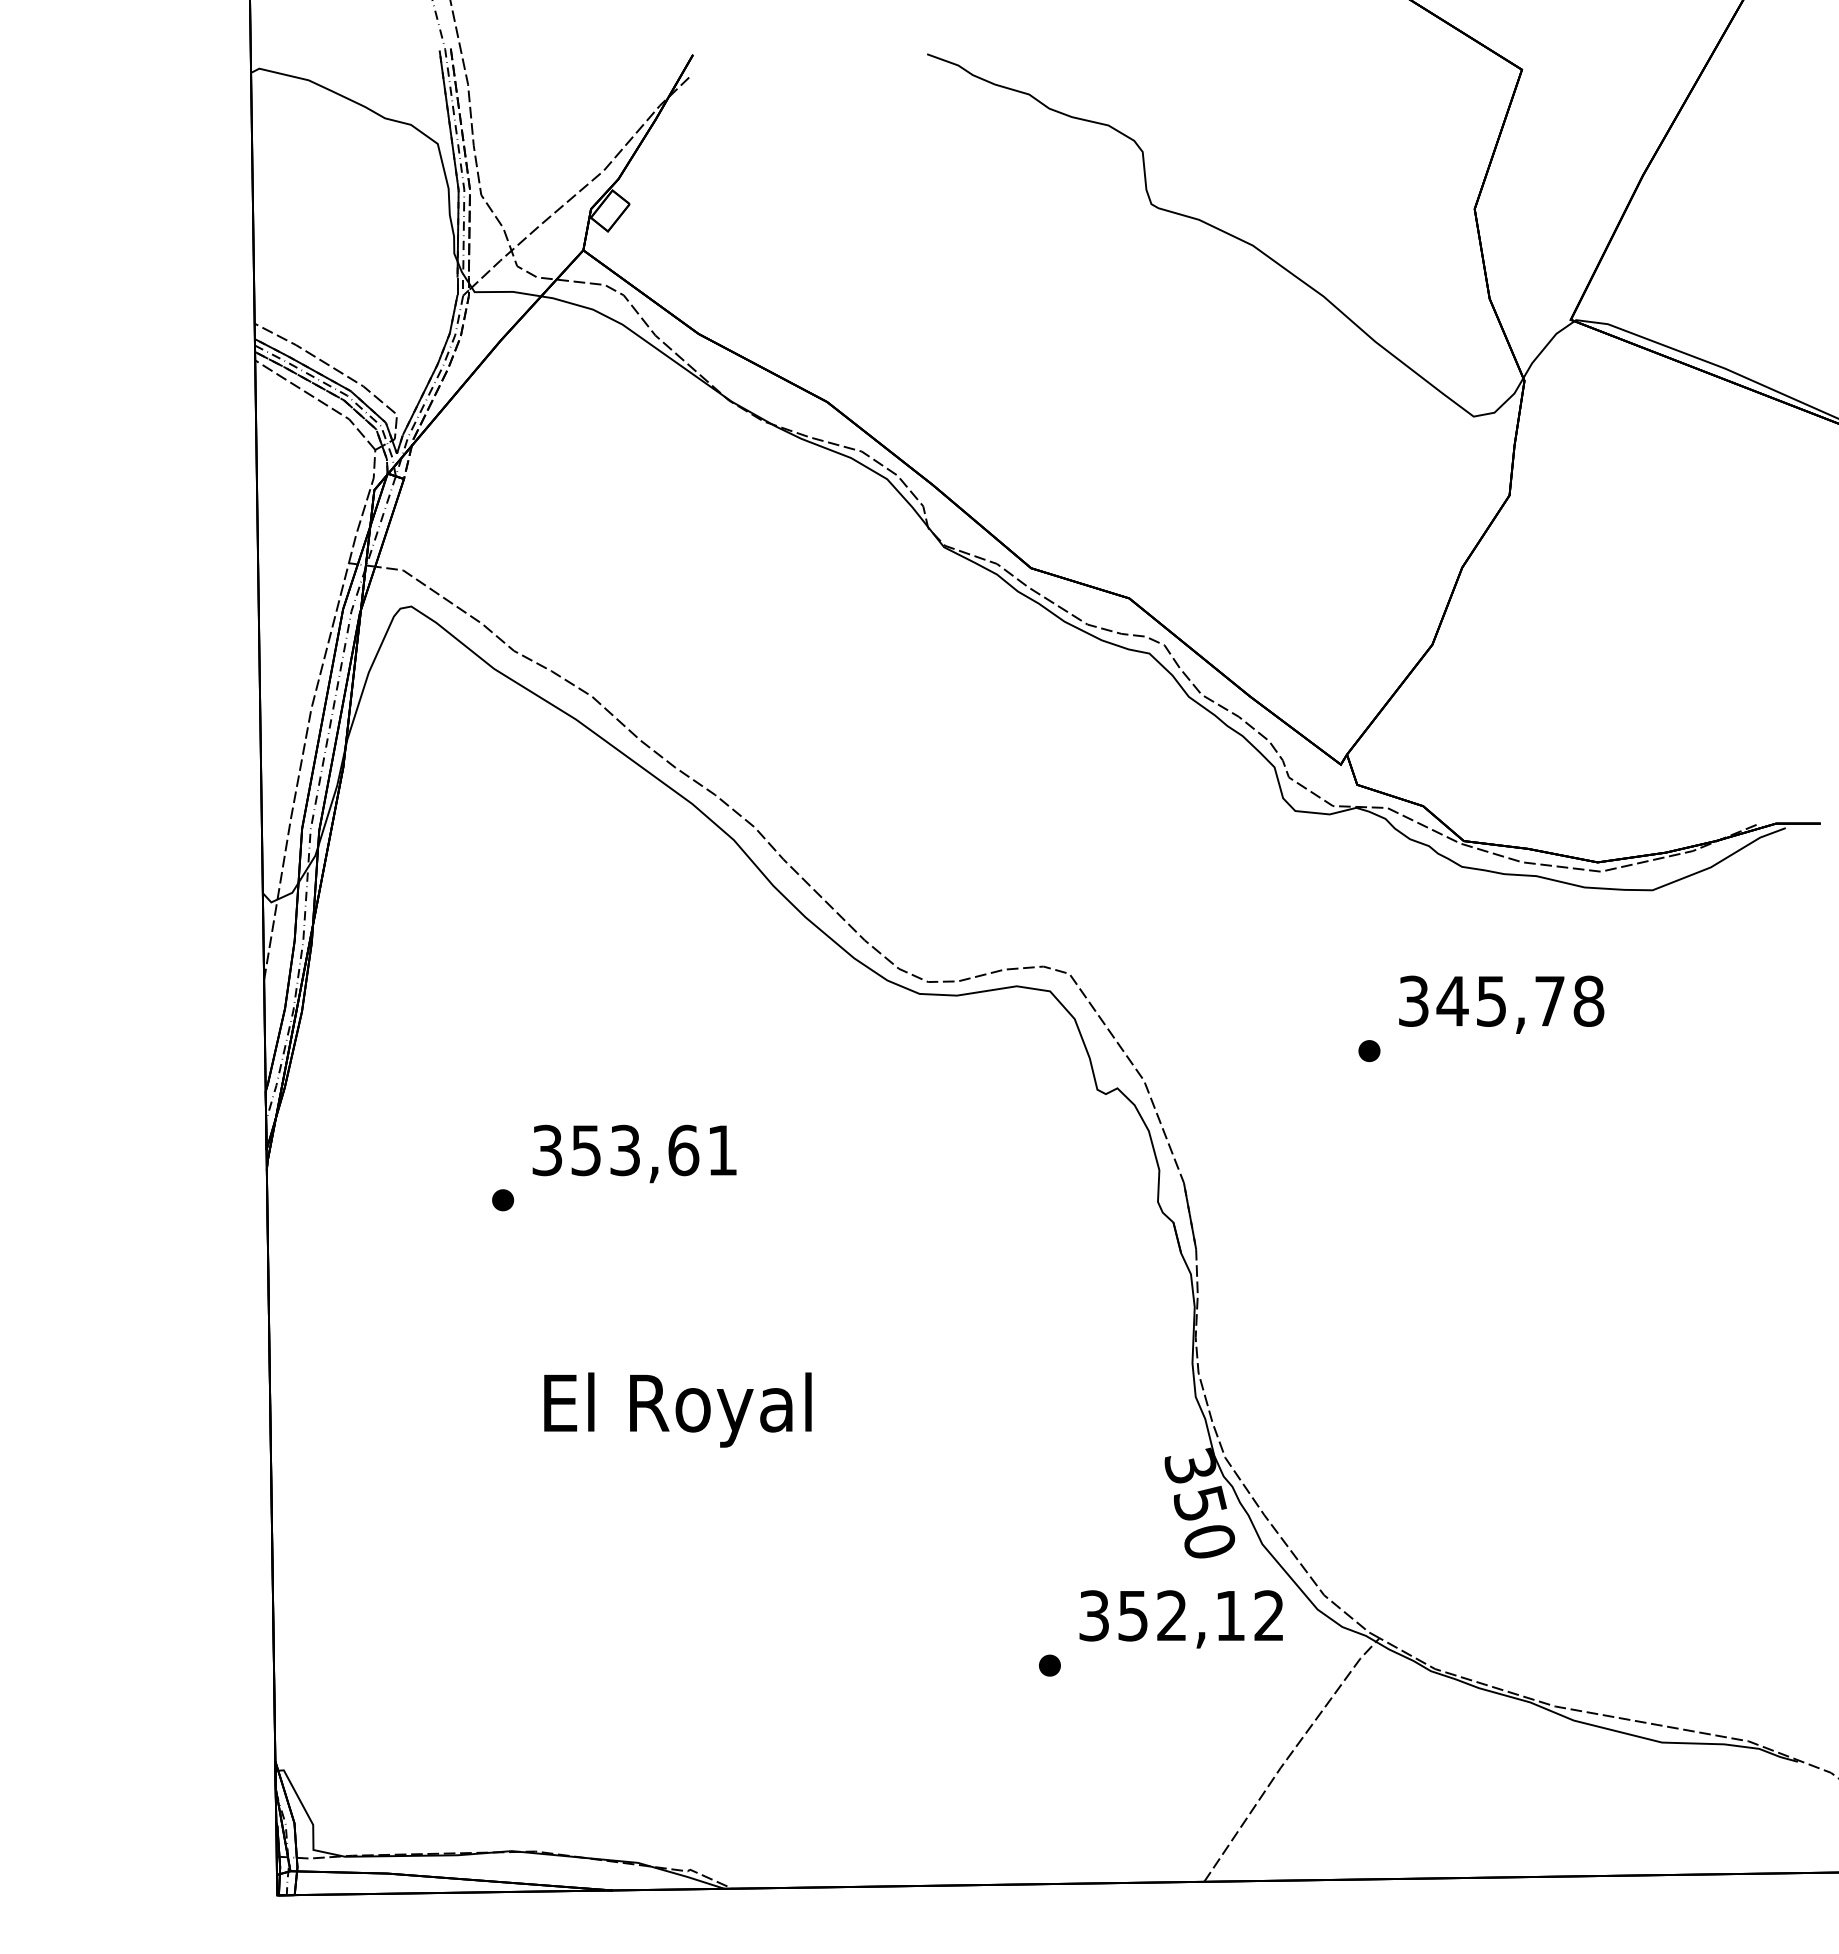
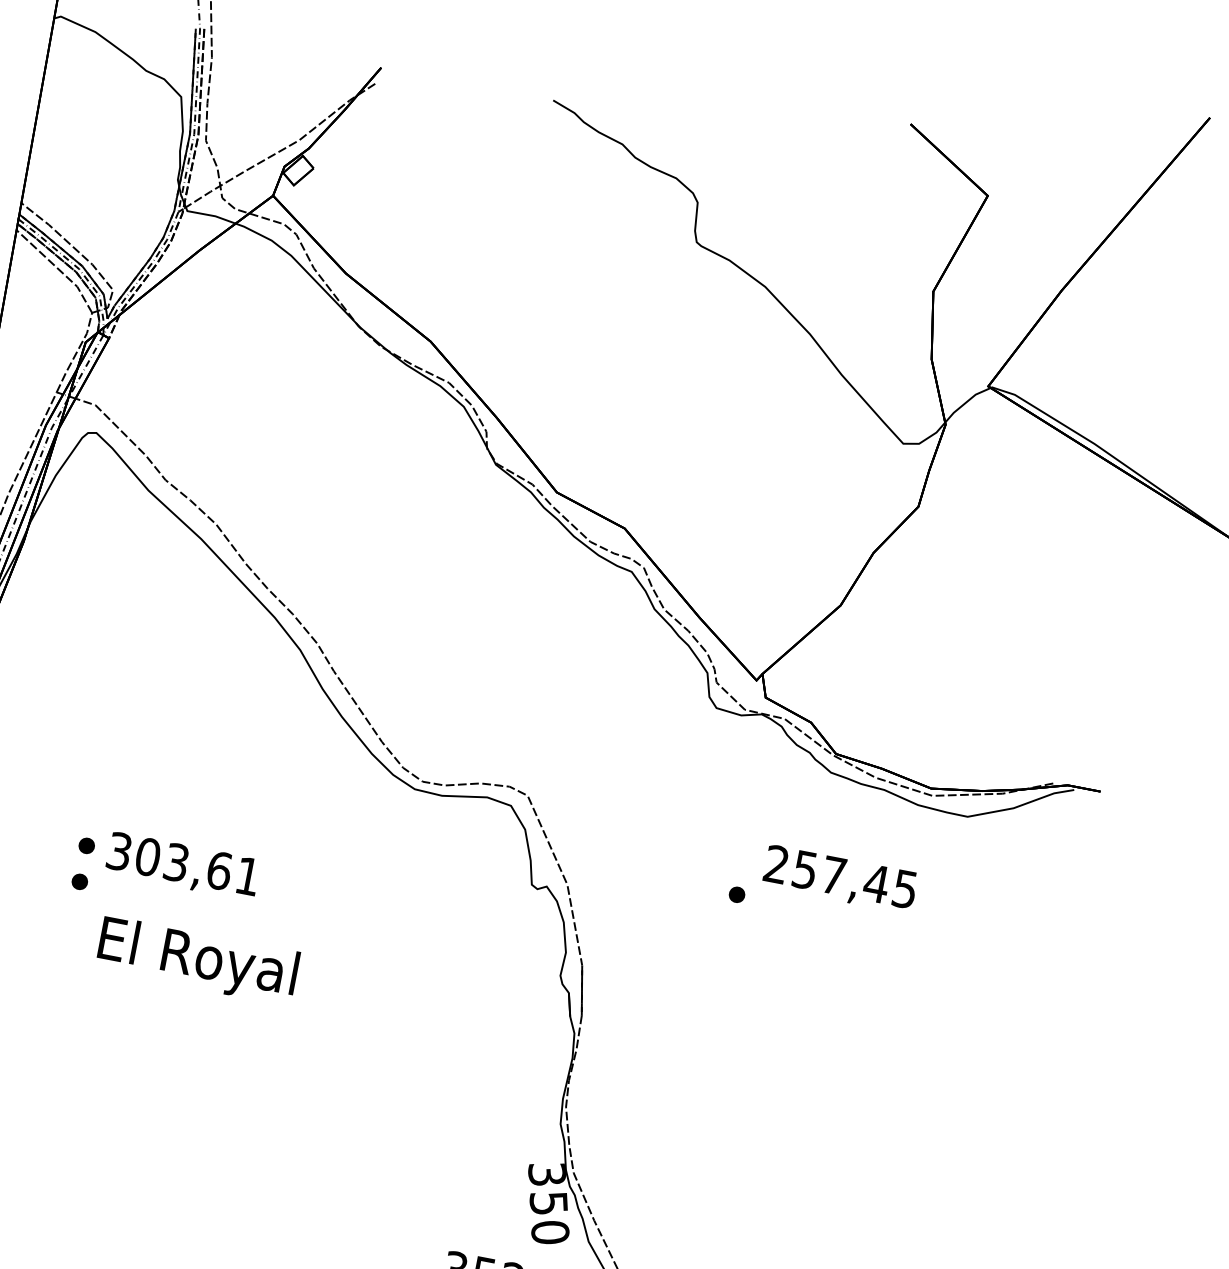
text: (1501, 1000) -> (841, 876), 345,78 -> 257,45
text: (586, 1150) -> (148, 857), 353,61 -> 303,61
part: (503, 1151) -> (87, 846), added
text: (677, 1409) -> (197, 960), moved

